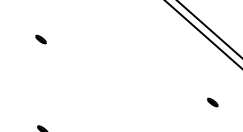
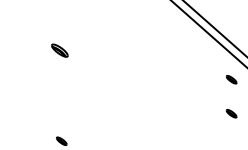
part: (40, 39) -> (59, 50), size x1.6
part: (212, 68) -> (231, 79), added

